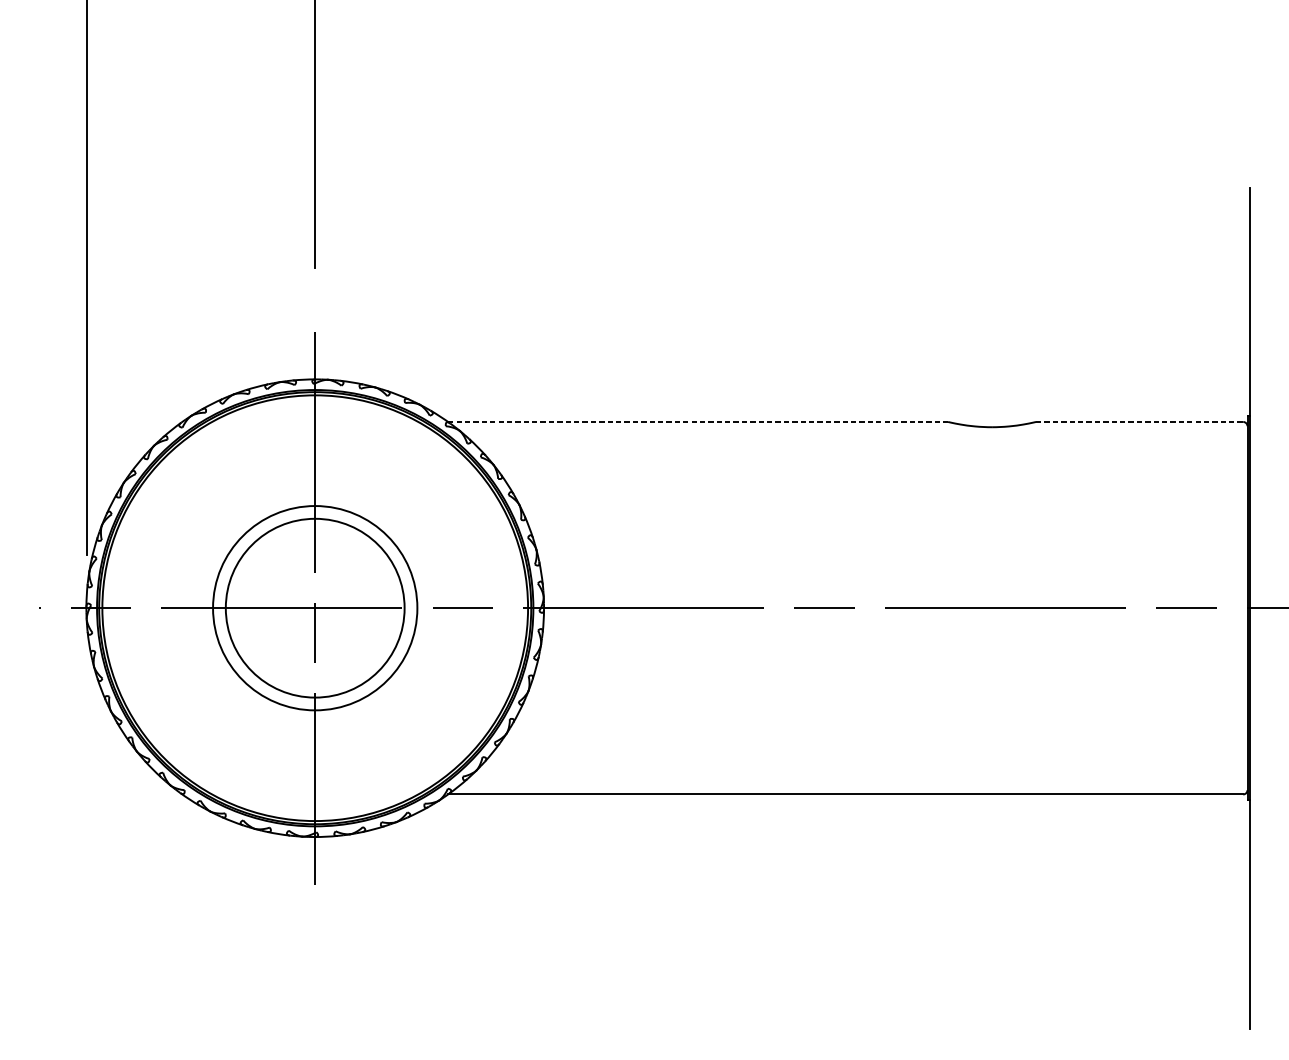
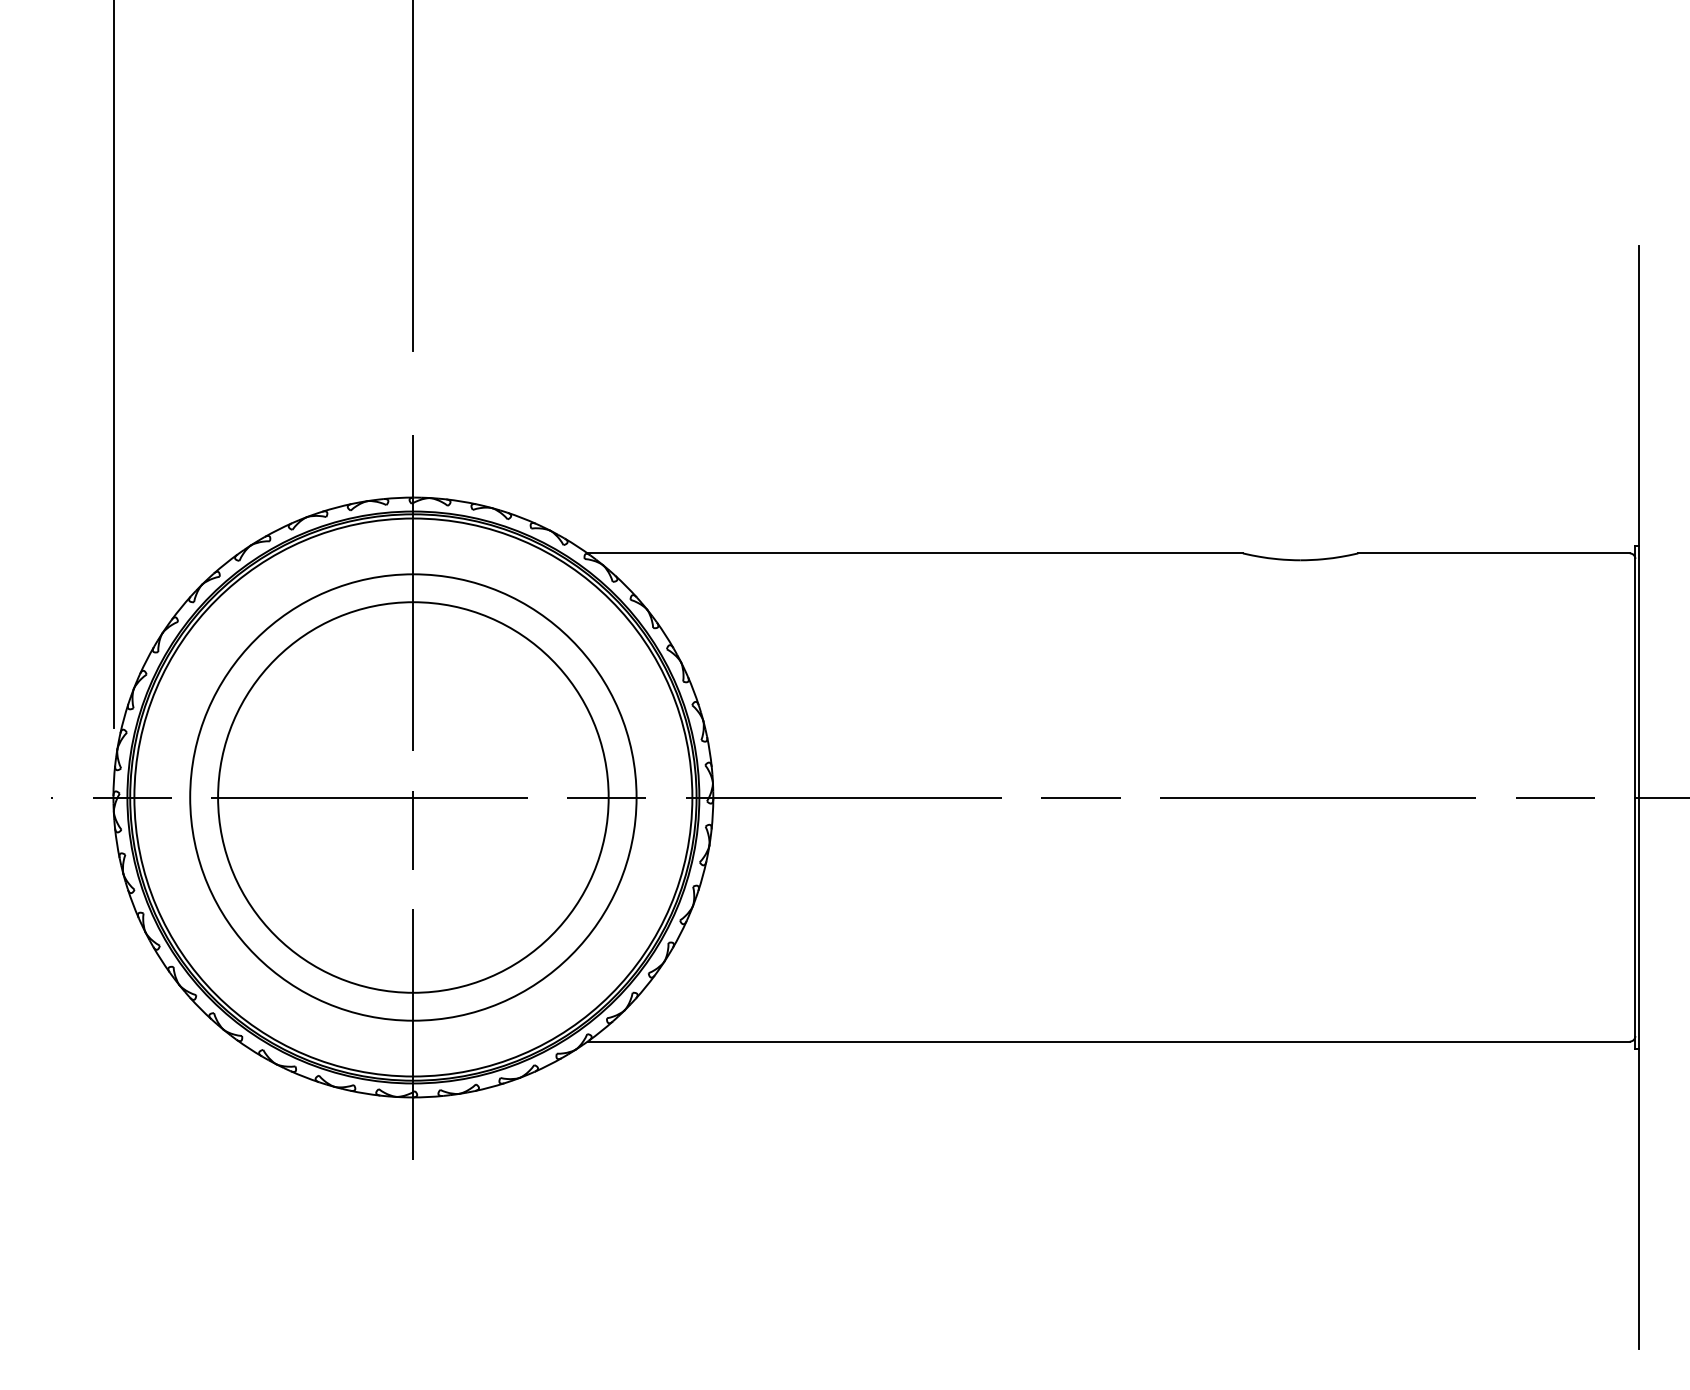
line: (698, 422) -> (915, 553), dashed -> solid
line: (1140, 422) -> (1494, 553), dashed -> solid
circle: (315, 608) -> (413, 797), size x1.67
circle: (315, 608) -> (413, 797), size x1.67

